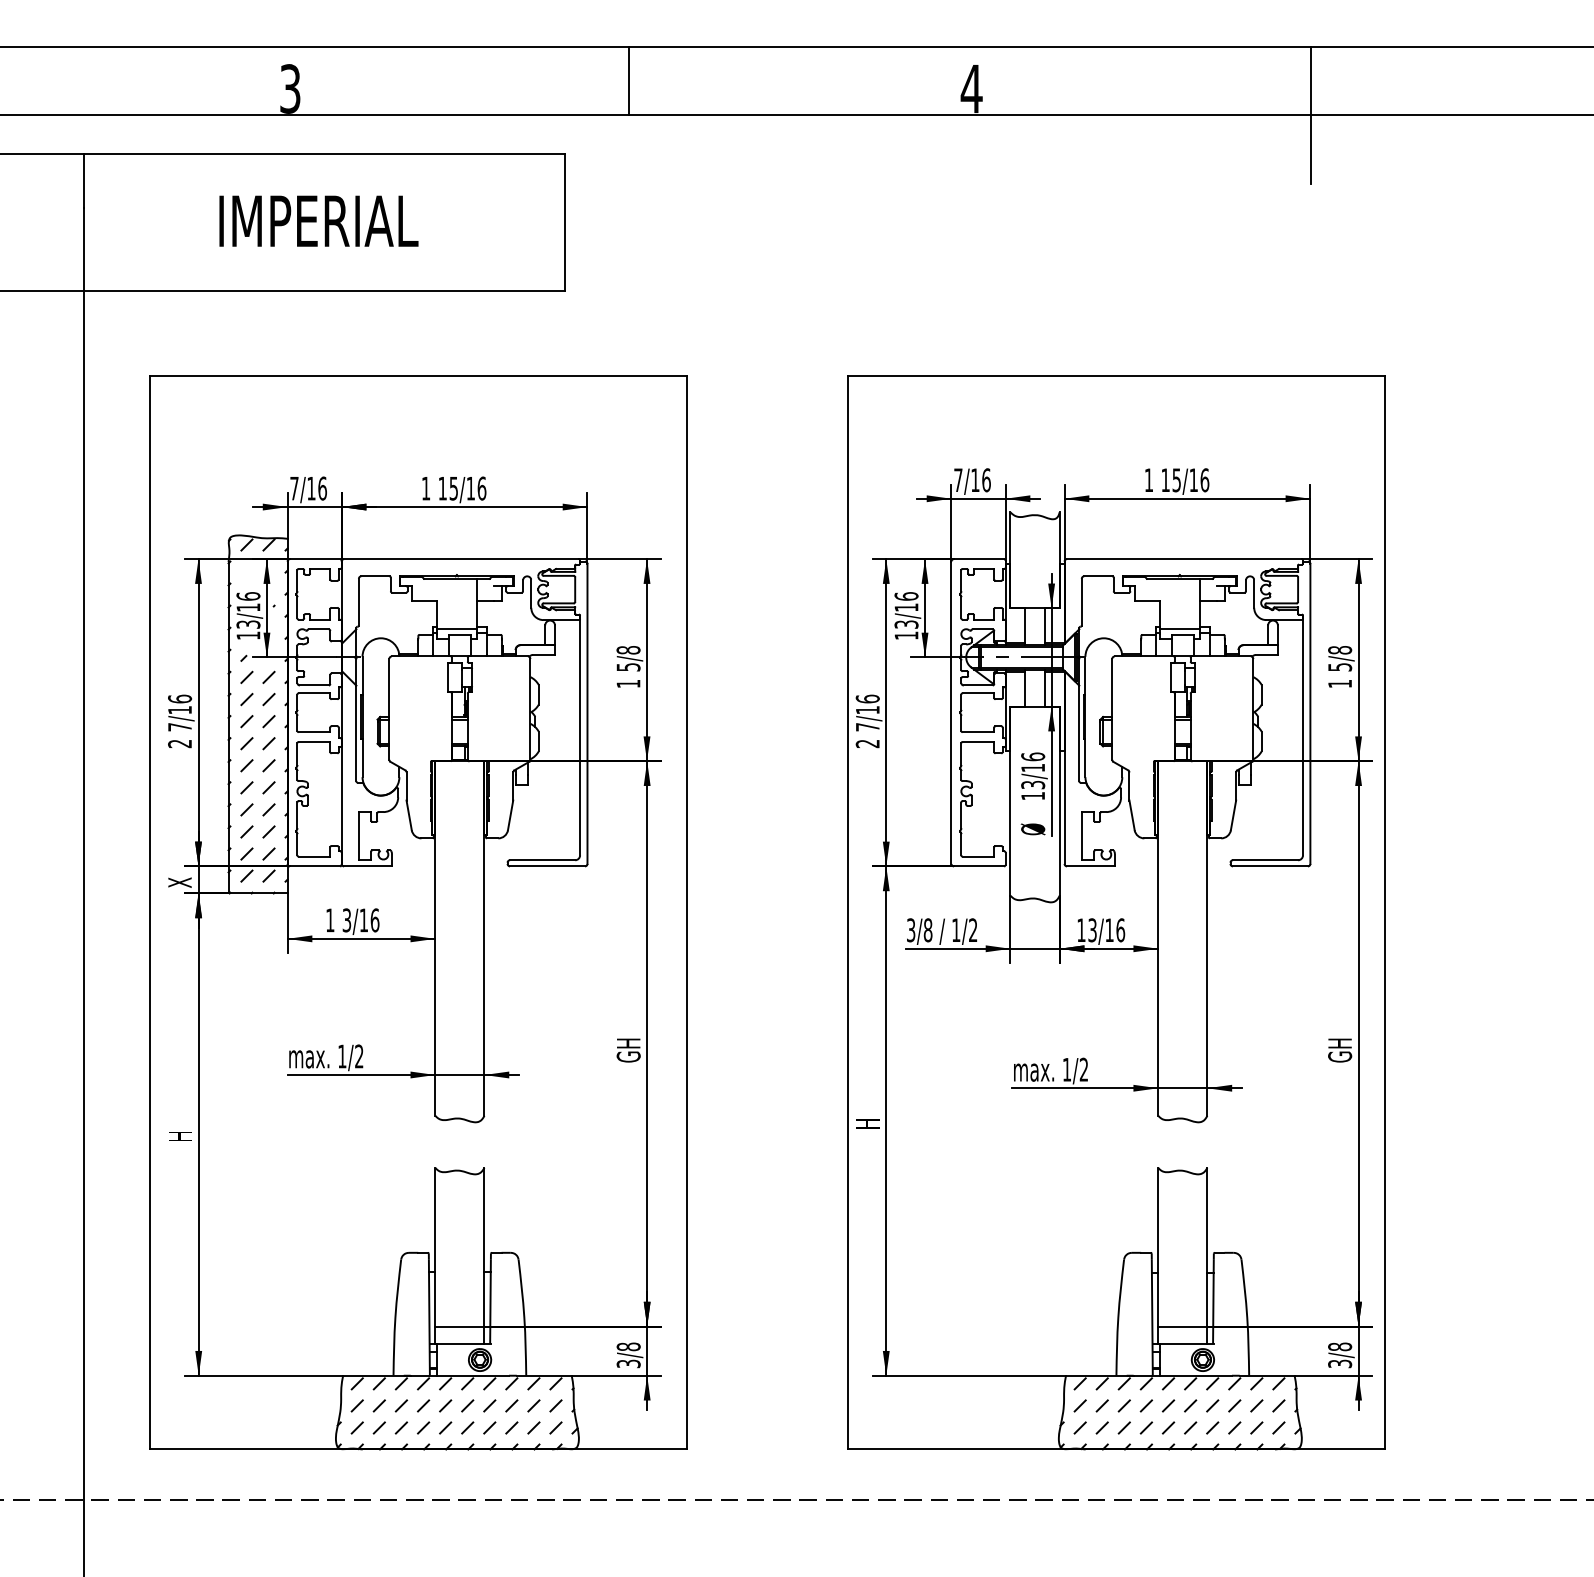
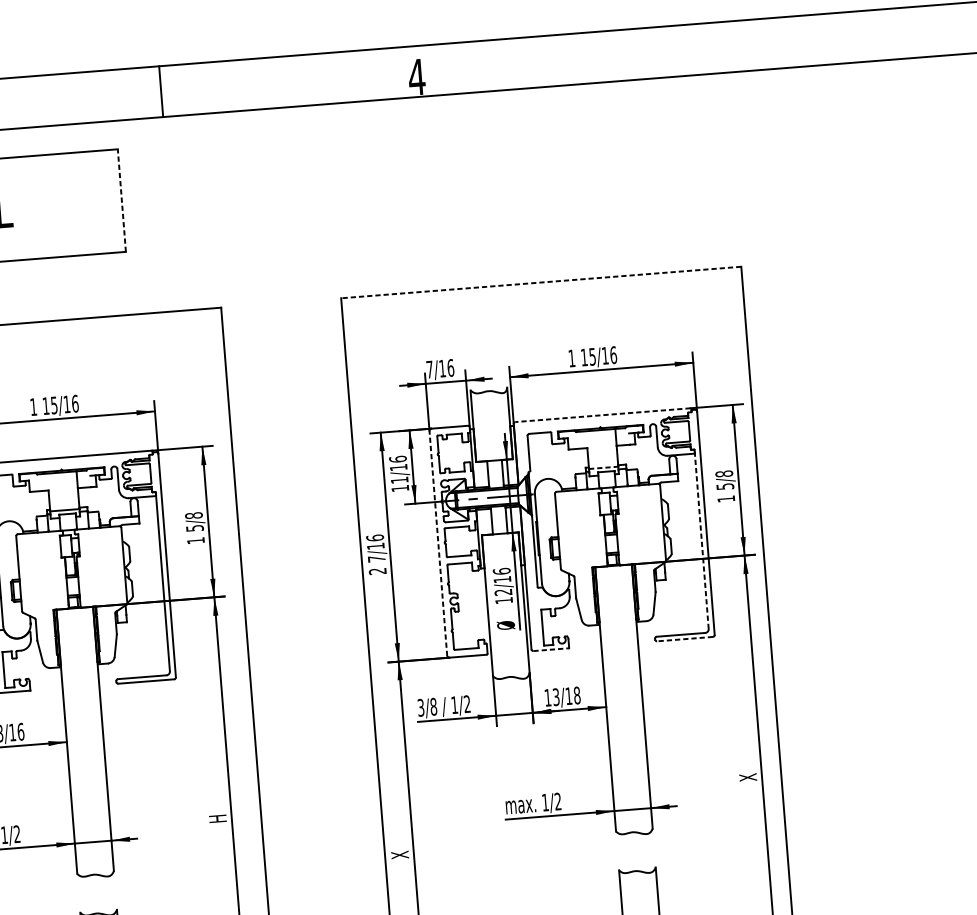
line: (1310, 115) -> (670, 77), removed
line: (565, 222) -> (121, 200), solid -> dashed
line: (1115, 375) -> (540, 282), solid -> dashed
line: (1184, 559) -> (603, 415), solid -> dashed
text: (906, 624) -> (399, 480), 13/16 -> 11/16
line: (1179, 629) -> (603, 467), solid -> dashed
line: (951, 712) -> (438, 543), solid -> dashed
line: (1303, 735) -> (702, 539), solid -> dashed
text: (1033, 784) -> (503, 591), 13/16 -> 12/16
line: (1090, 866) -> (550, 649), solid -> dashed
line: (1269, 866) -> (684, 639), solid -> dashed
text: (1120, 930) -> (577, 695), 13/16 -> 13/18
text: (628, 1050) -> (217, 813), GH -> H
text: (1340, 1050) -> (748, 772), GH -> X
text: (867, 1124) -> (399, 855), H -> X

